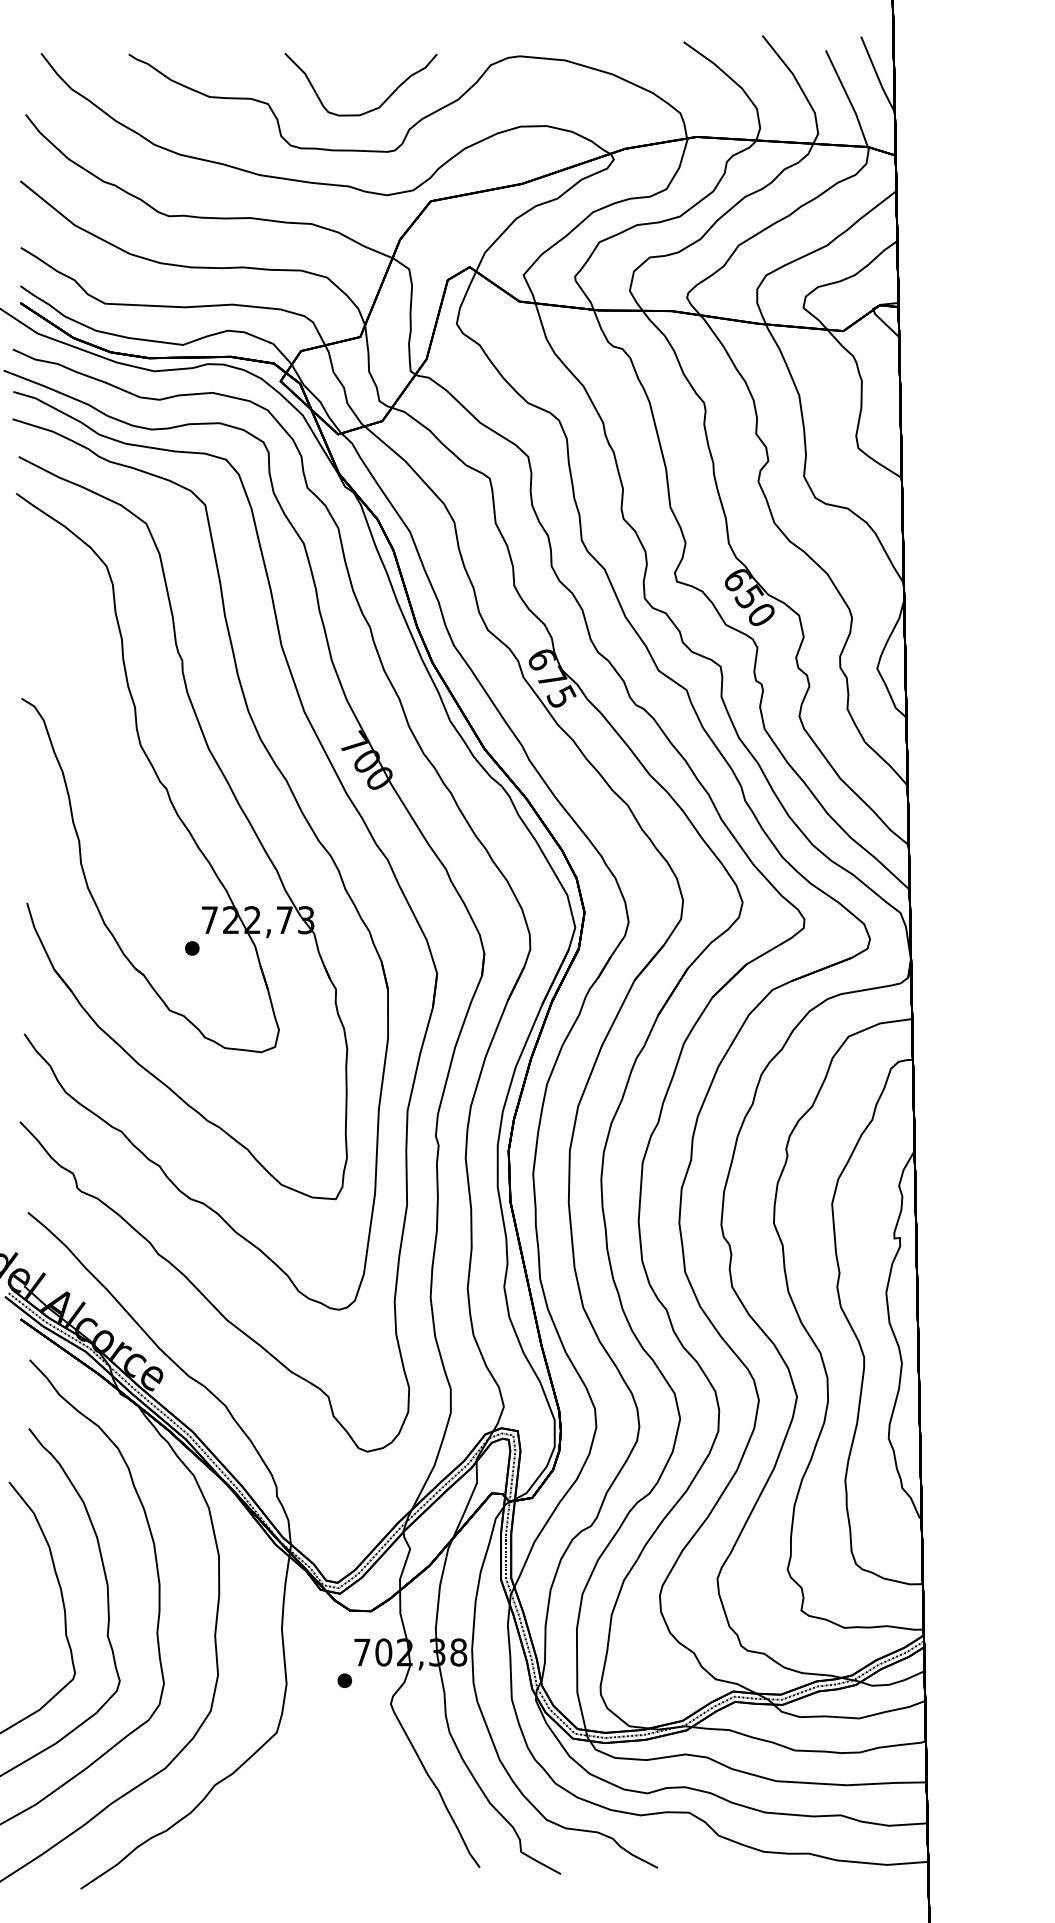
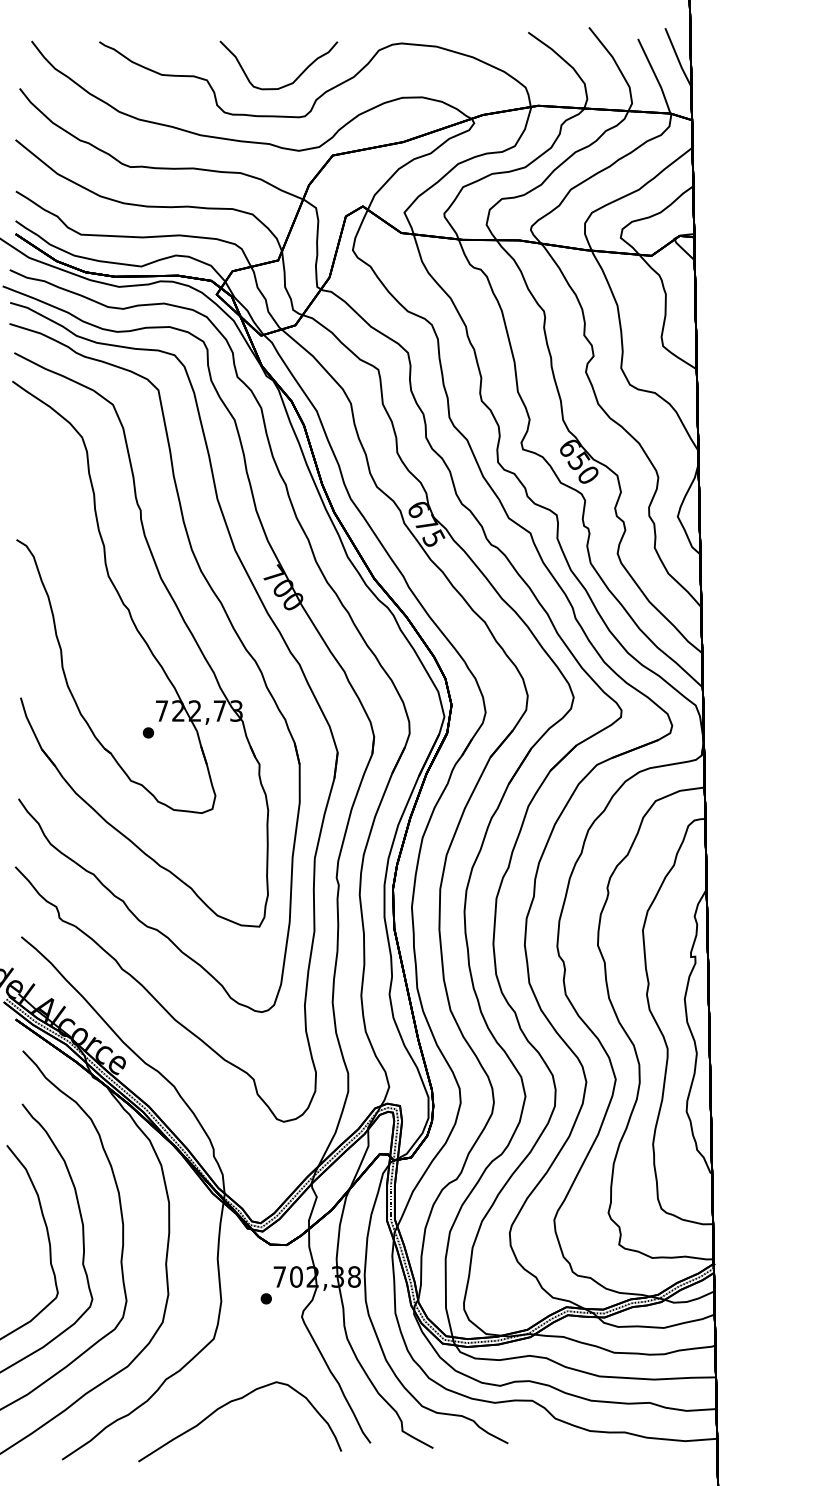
part: (297, 1816) -> (229, 1403), added

